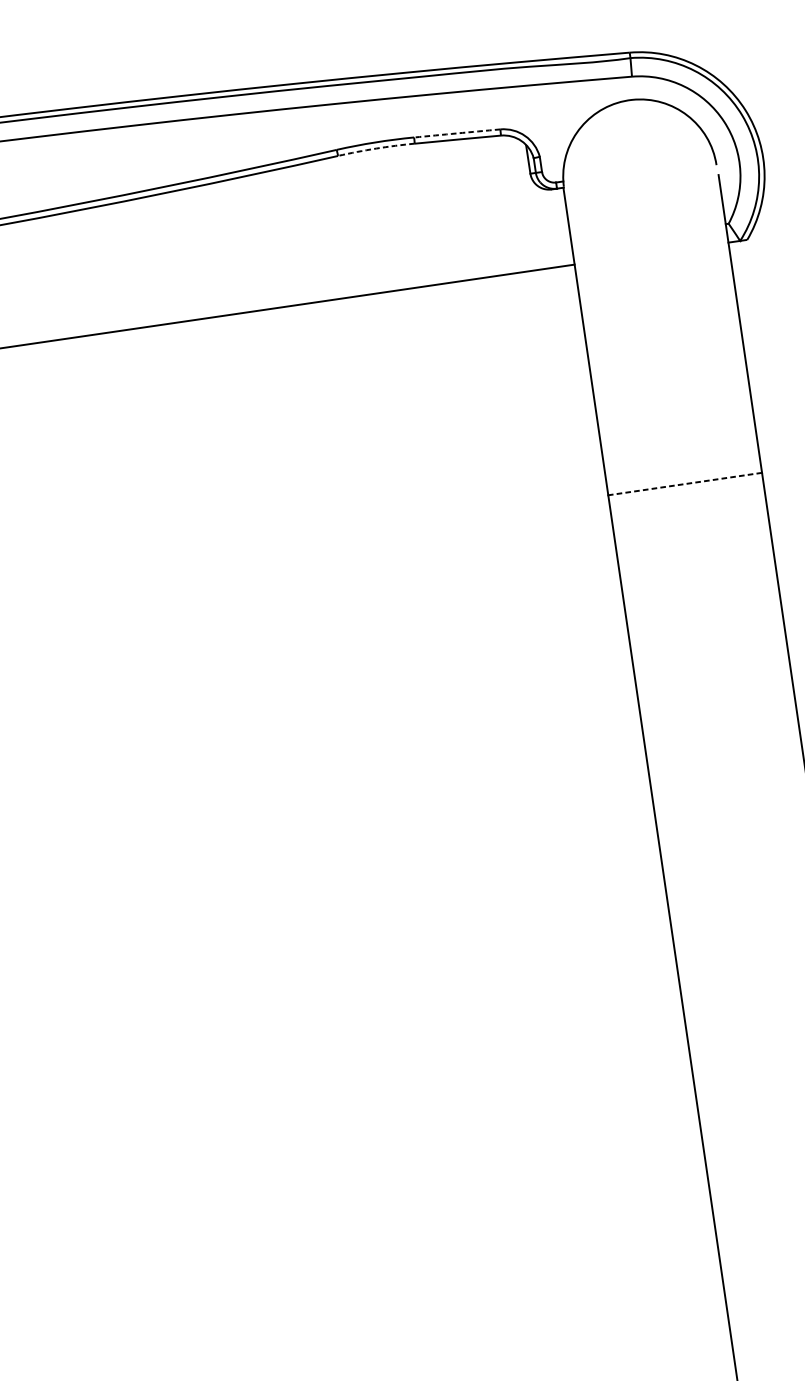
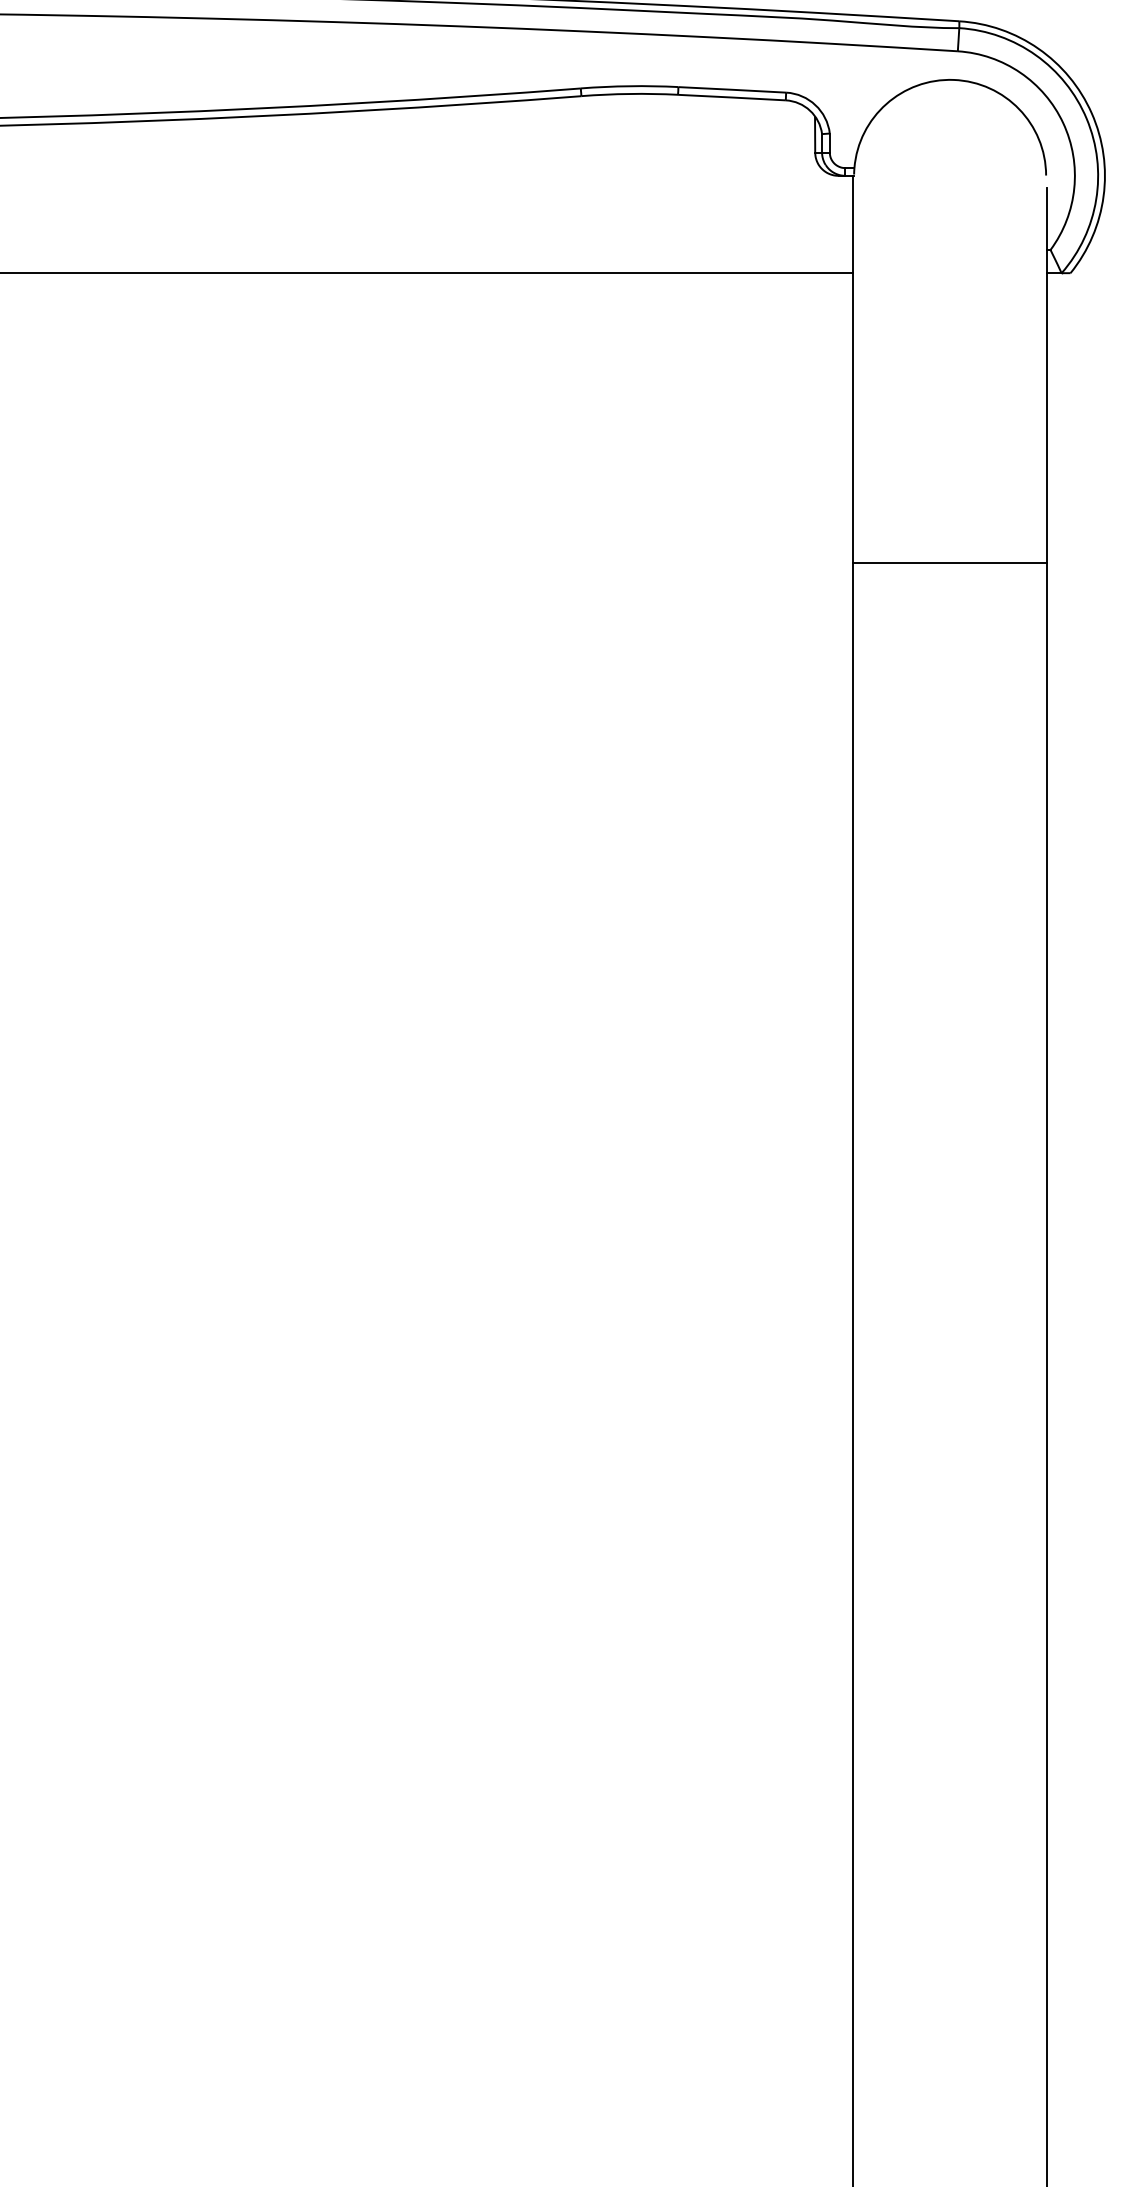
arc: (457, 133) -> (732, 89), dashed -> solid
arc: (376, 148) -> (629, 93), dashed -> solid
line: (685, 483) -> (950, 562), dashed -> solid

